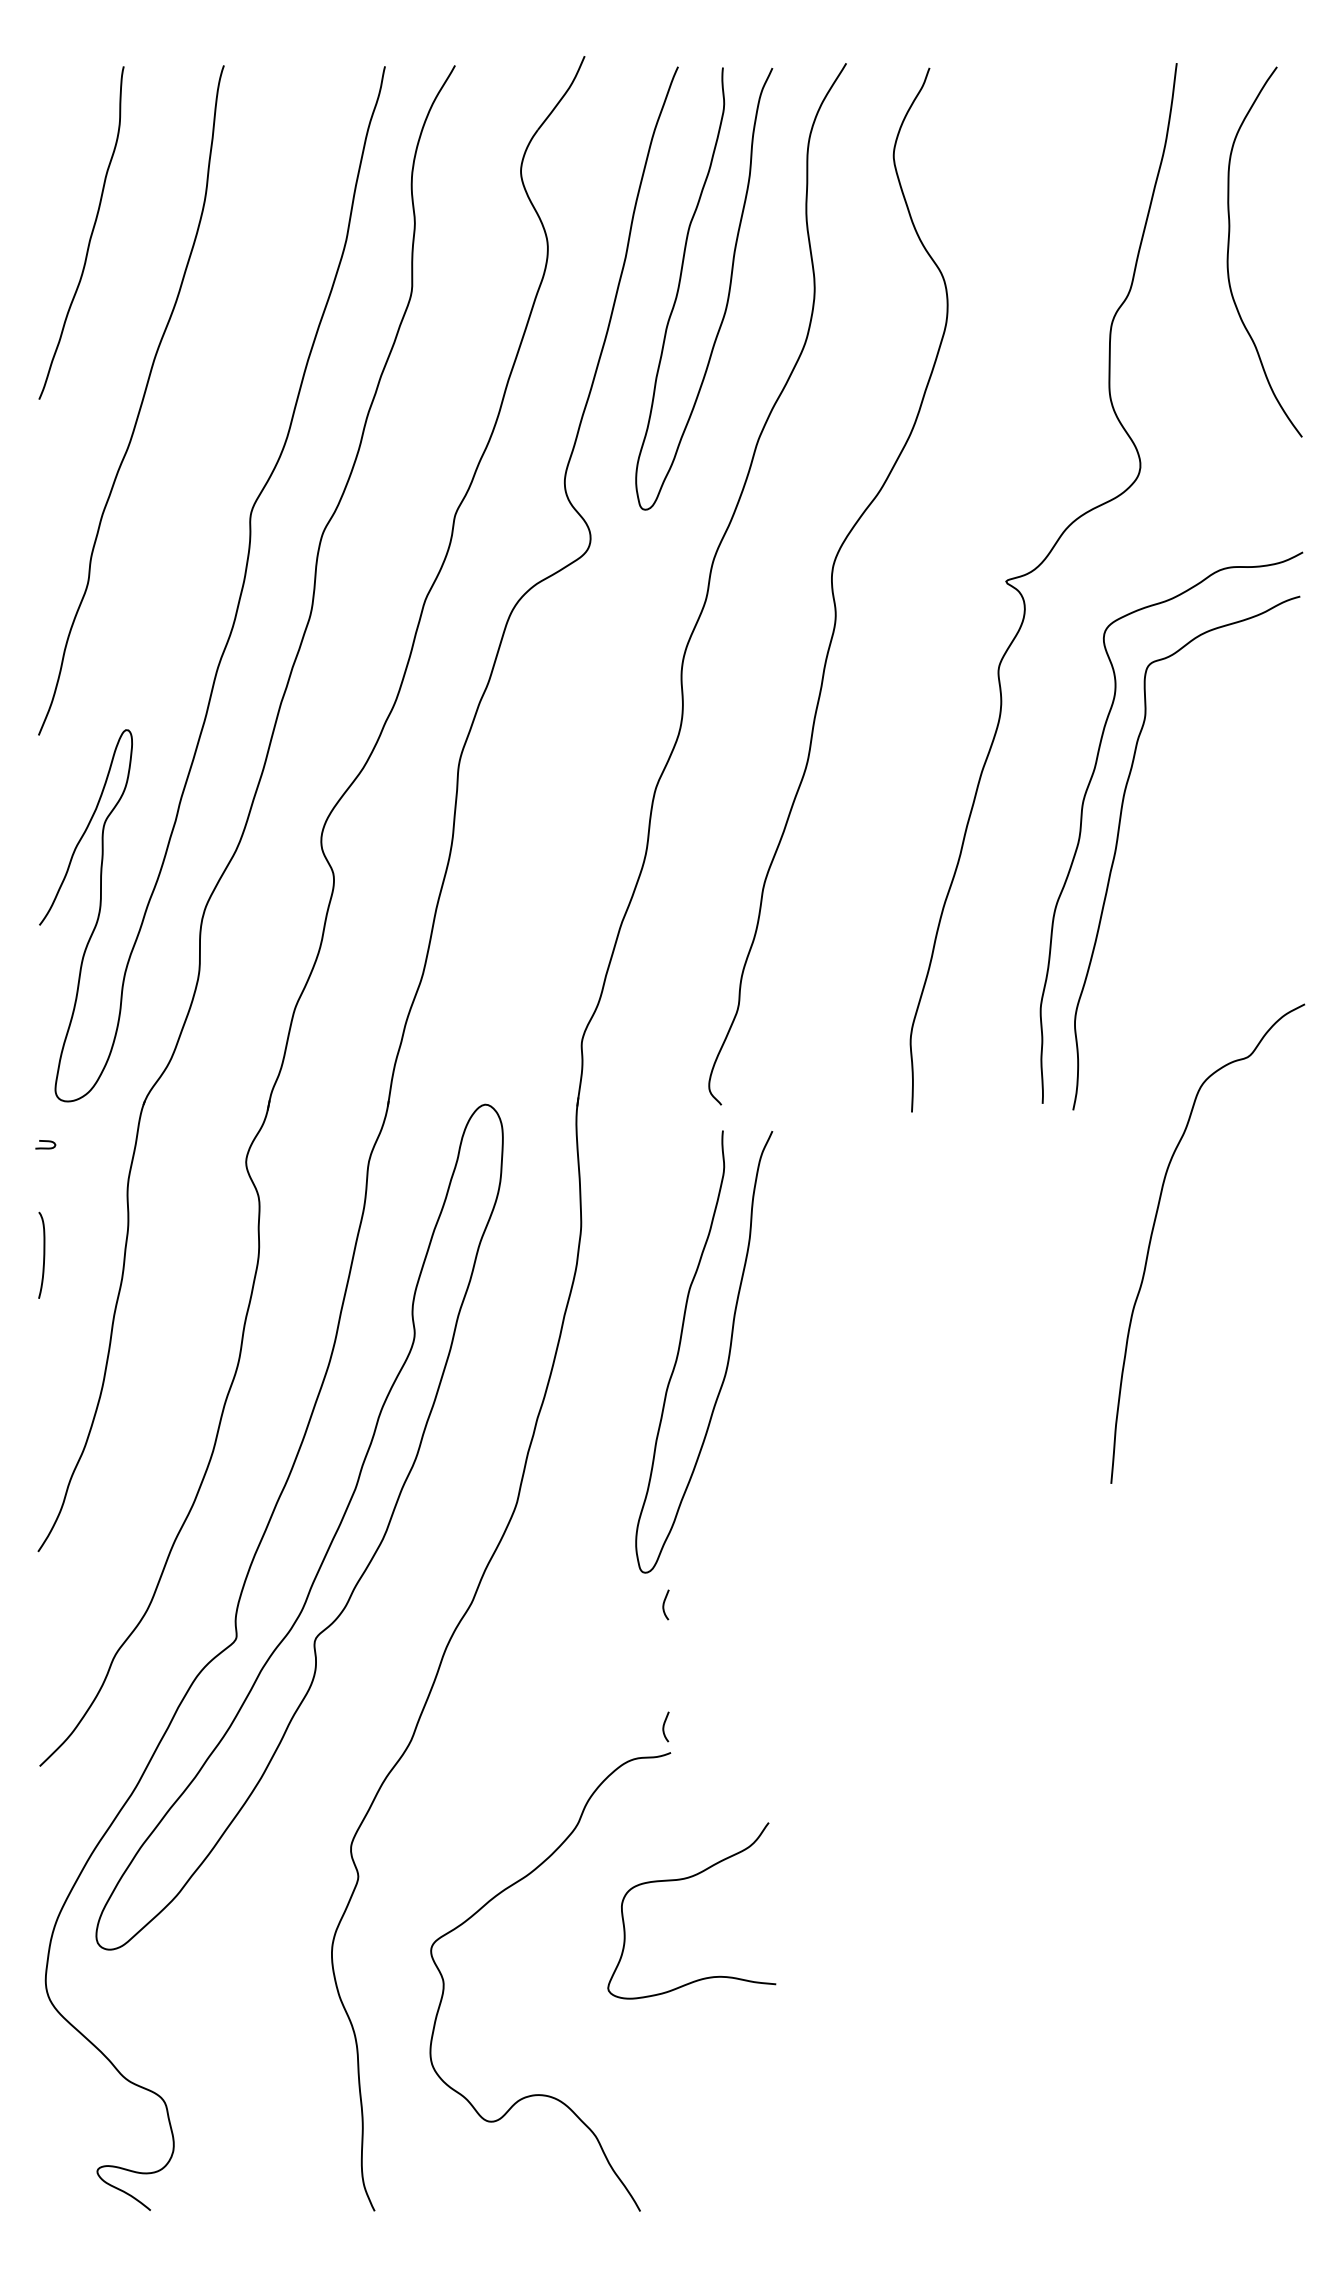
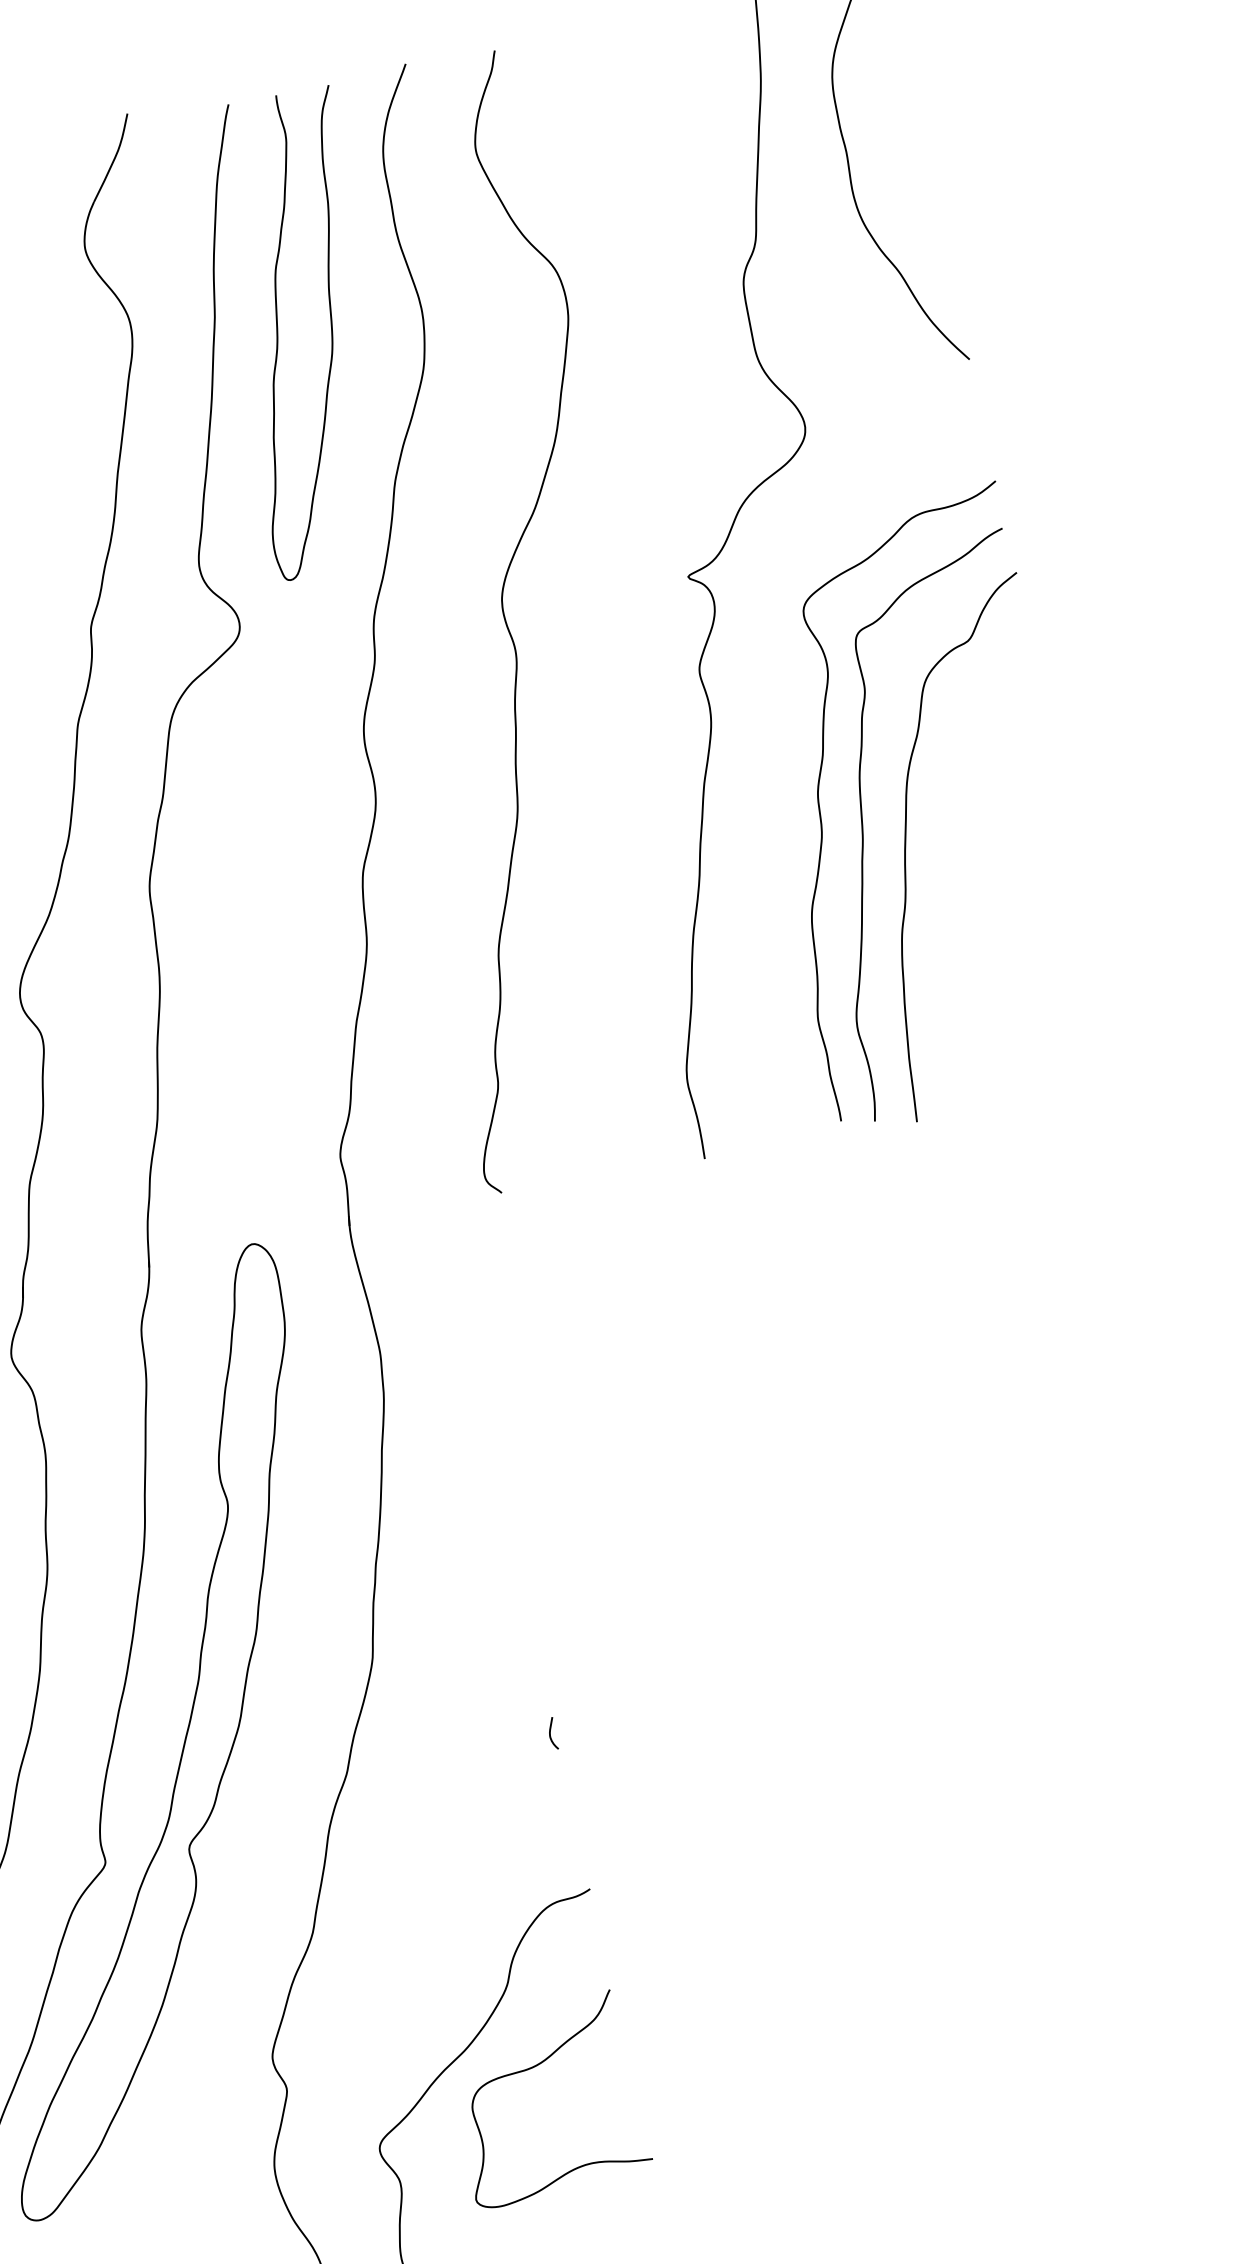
curve: (1153, 1231) -> (906, 846), moved
curve: (728, 1352) -> (563, 1453), removed
curve: (664, 1726) -> (577, 1862), removed
curve: (686, 1879) -> (535, 2067), moved

